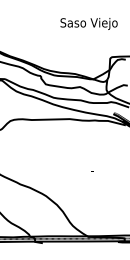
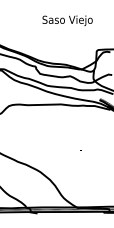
text: (88, 23) -> (67, 20), moved

